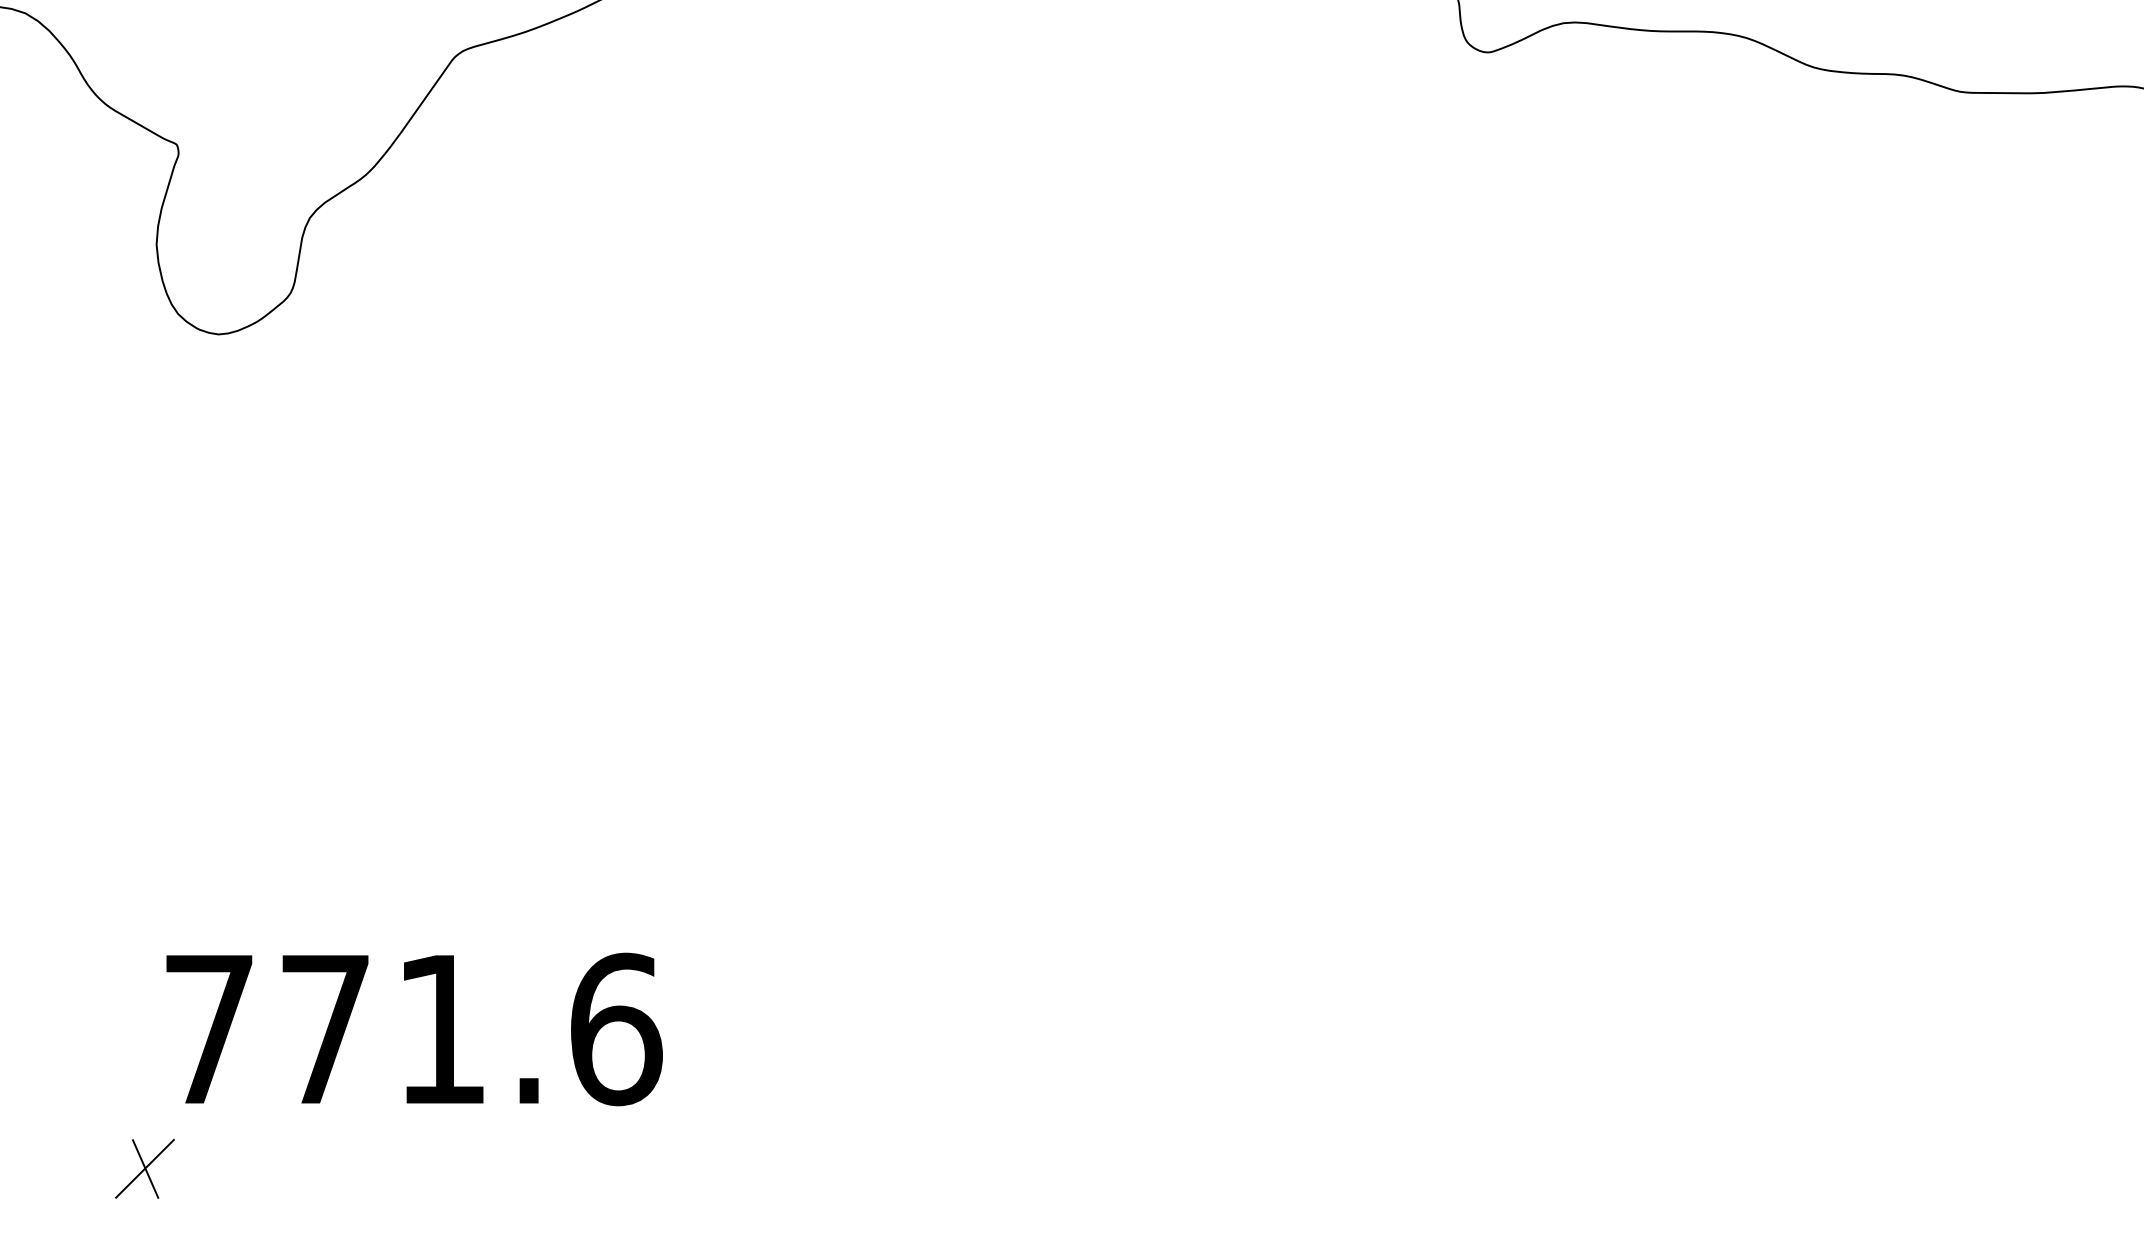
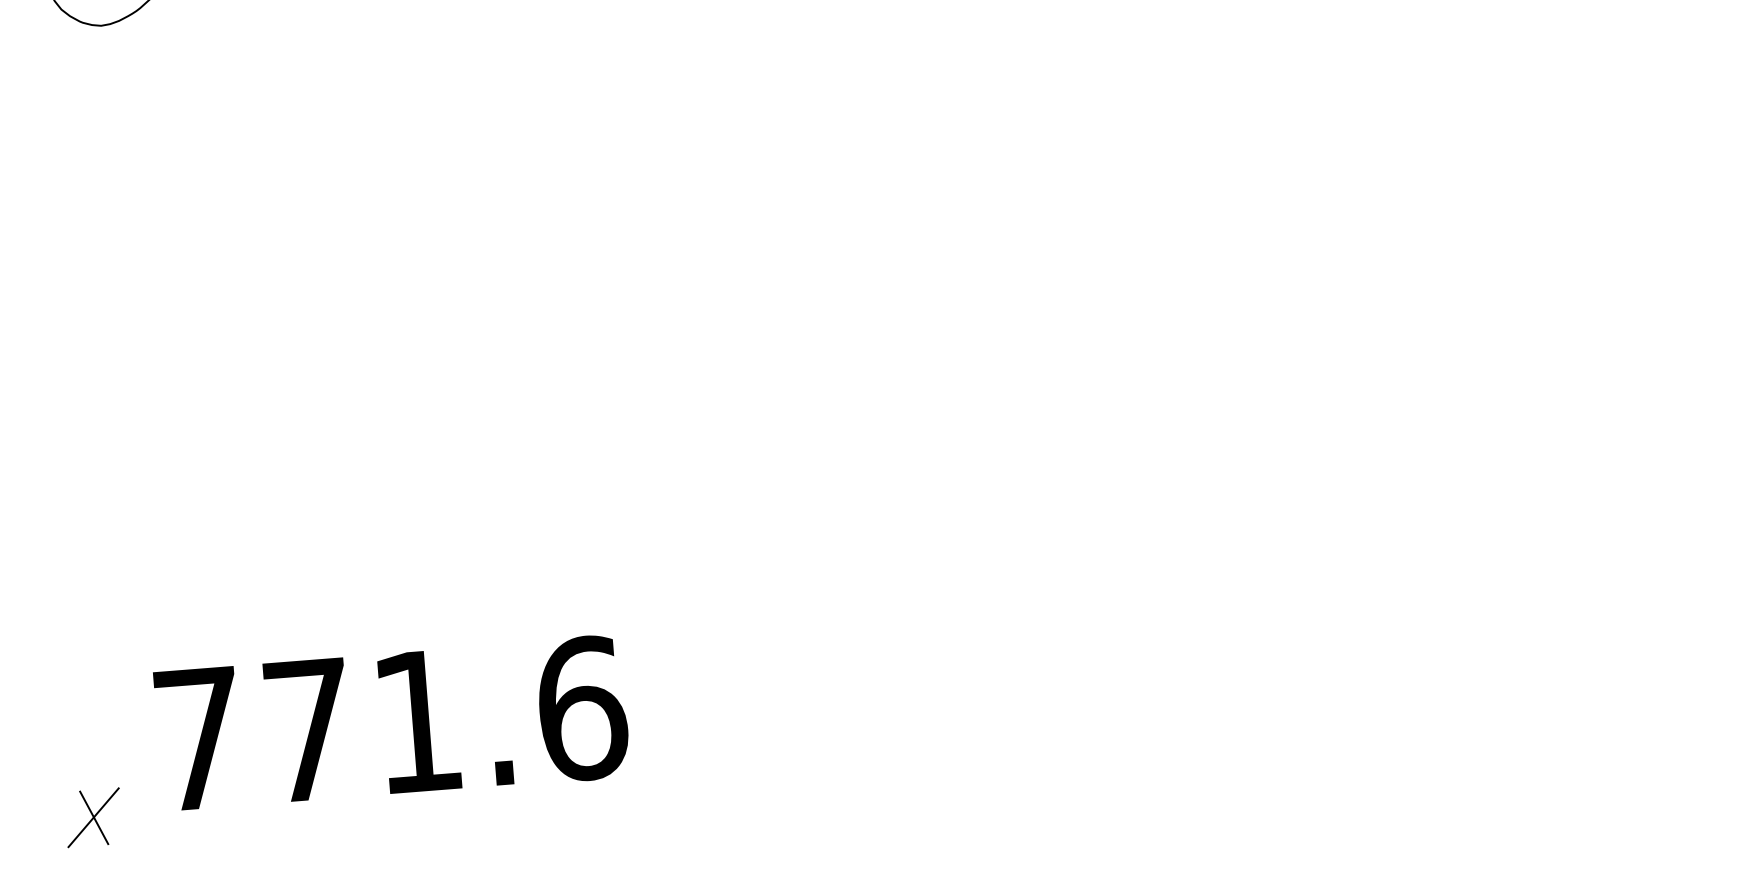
text: (414, 1029) -> (392, 723), moved

